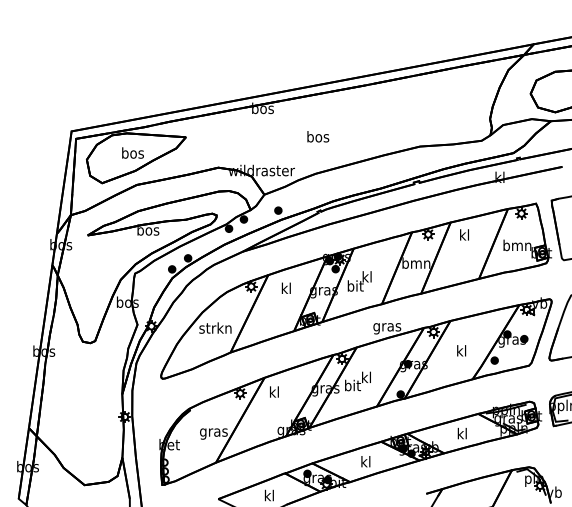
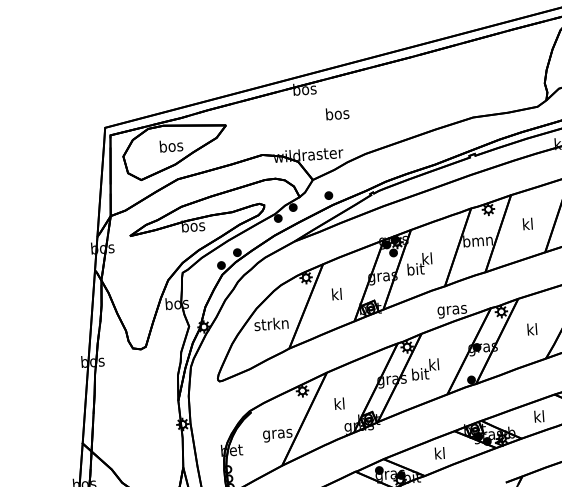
text: (318, 136) -> (337, 113), moved
text: (464, 234) -> (527, 223), moved
text: (285, 287) -> (335, 293), moved
text: (274, 391) -> (339, 403), moved

